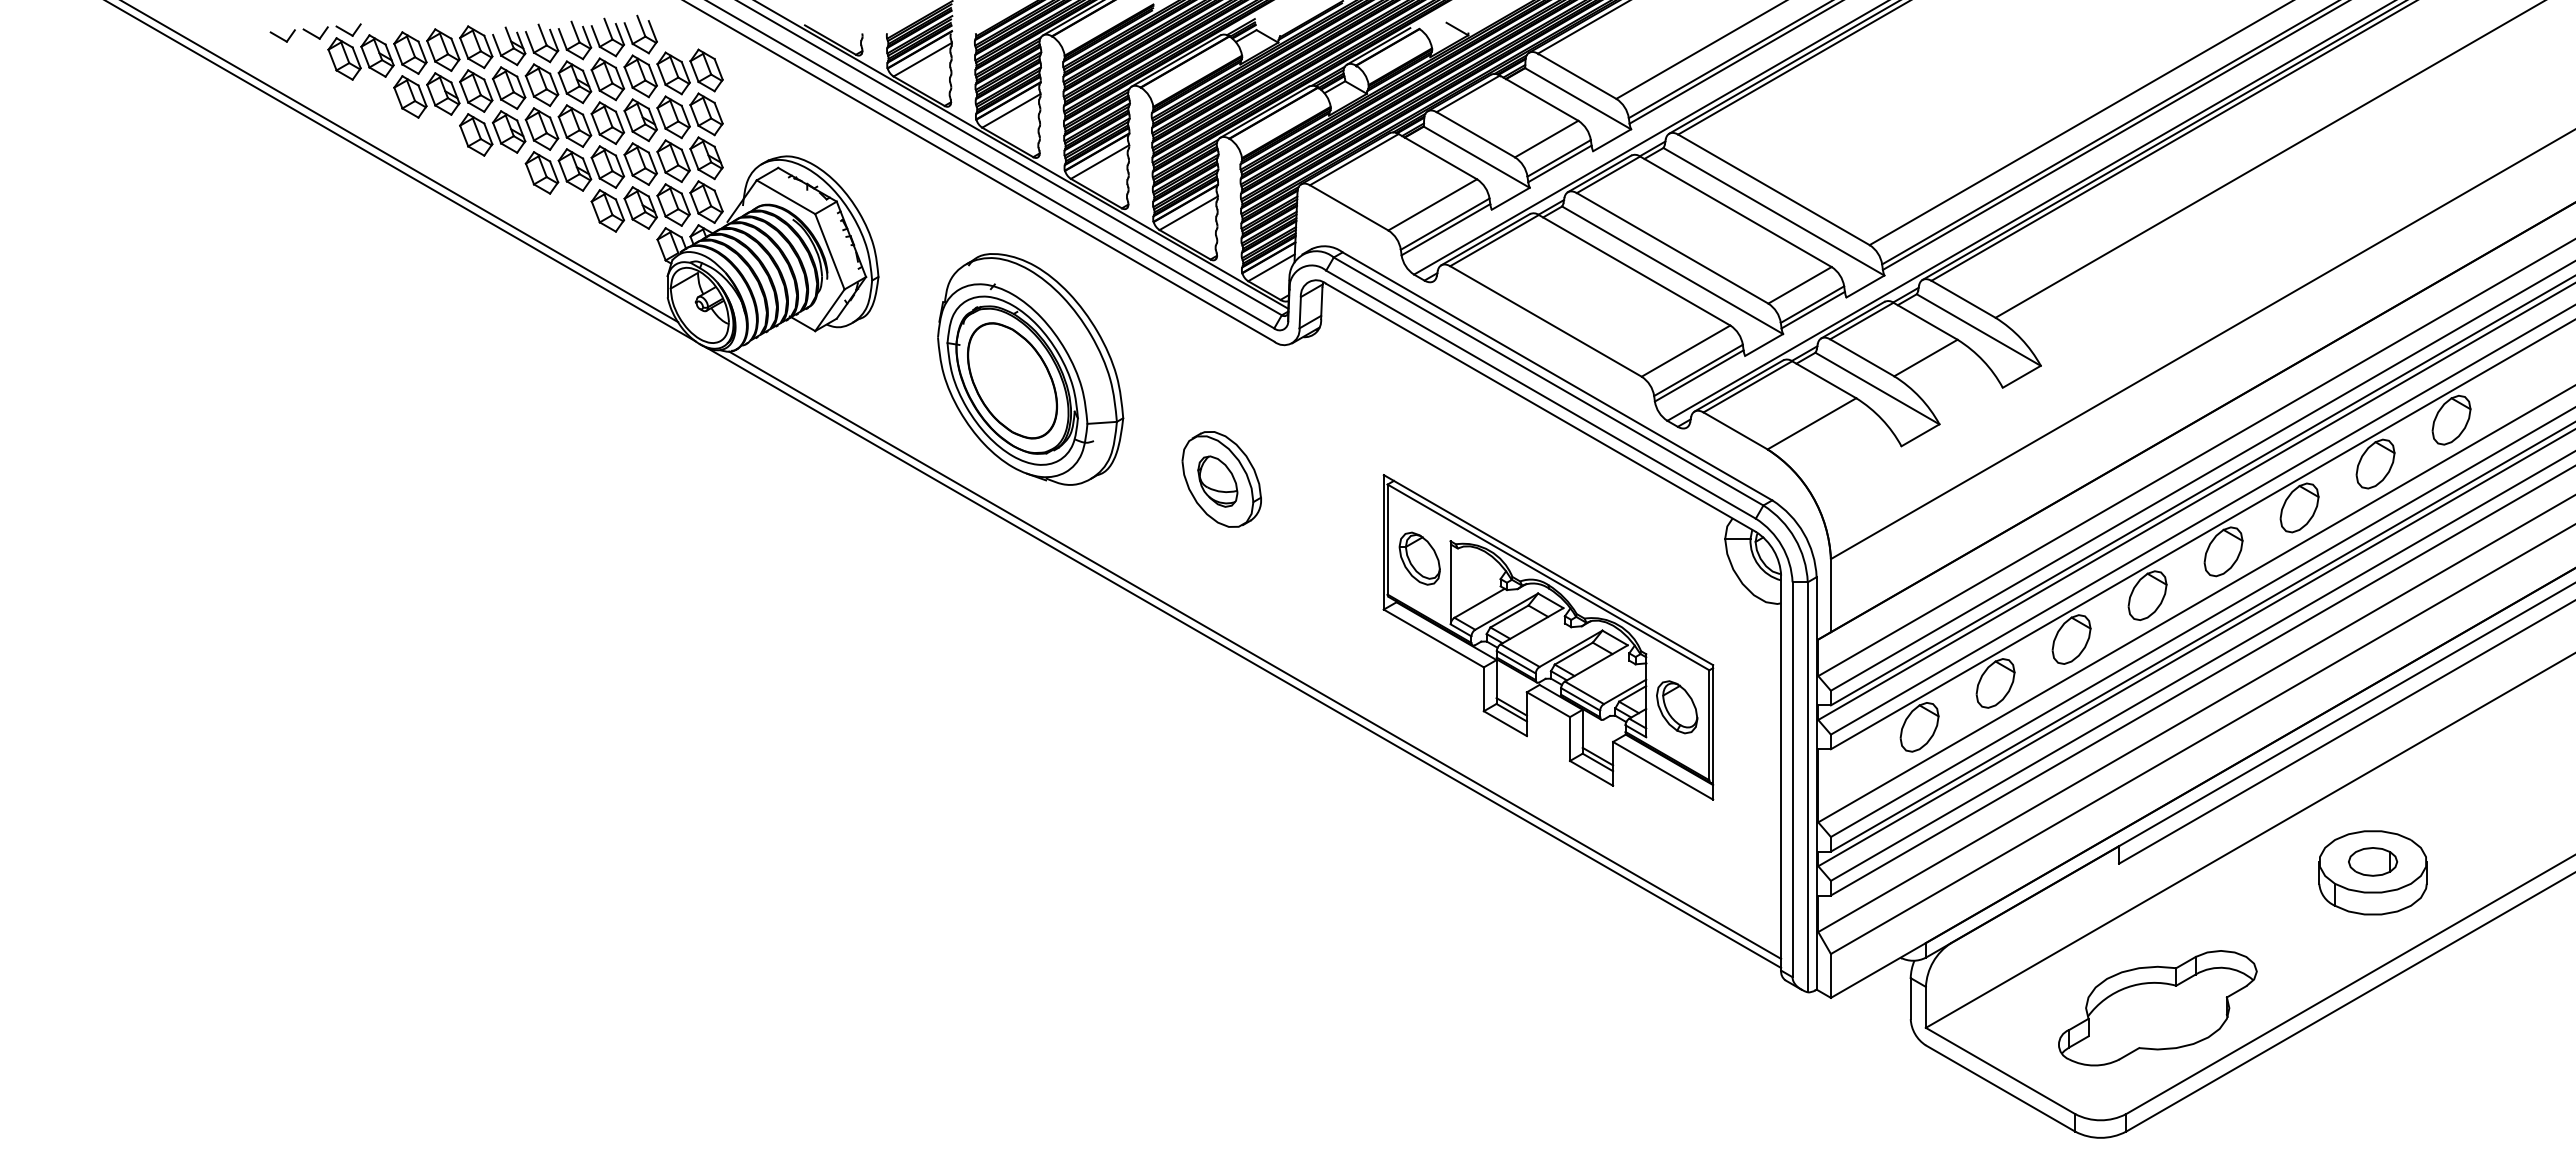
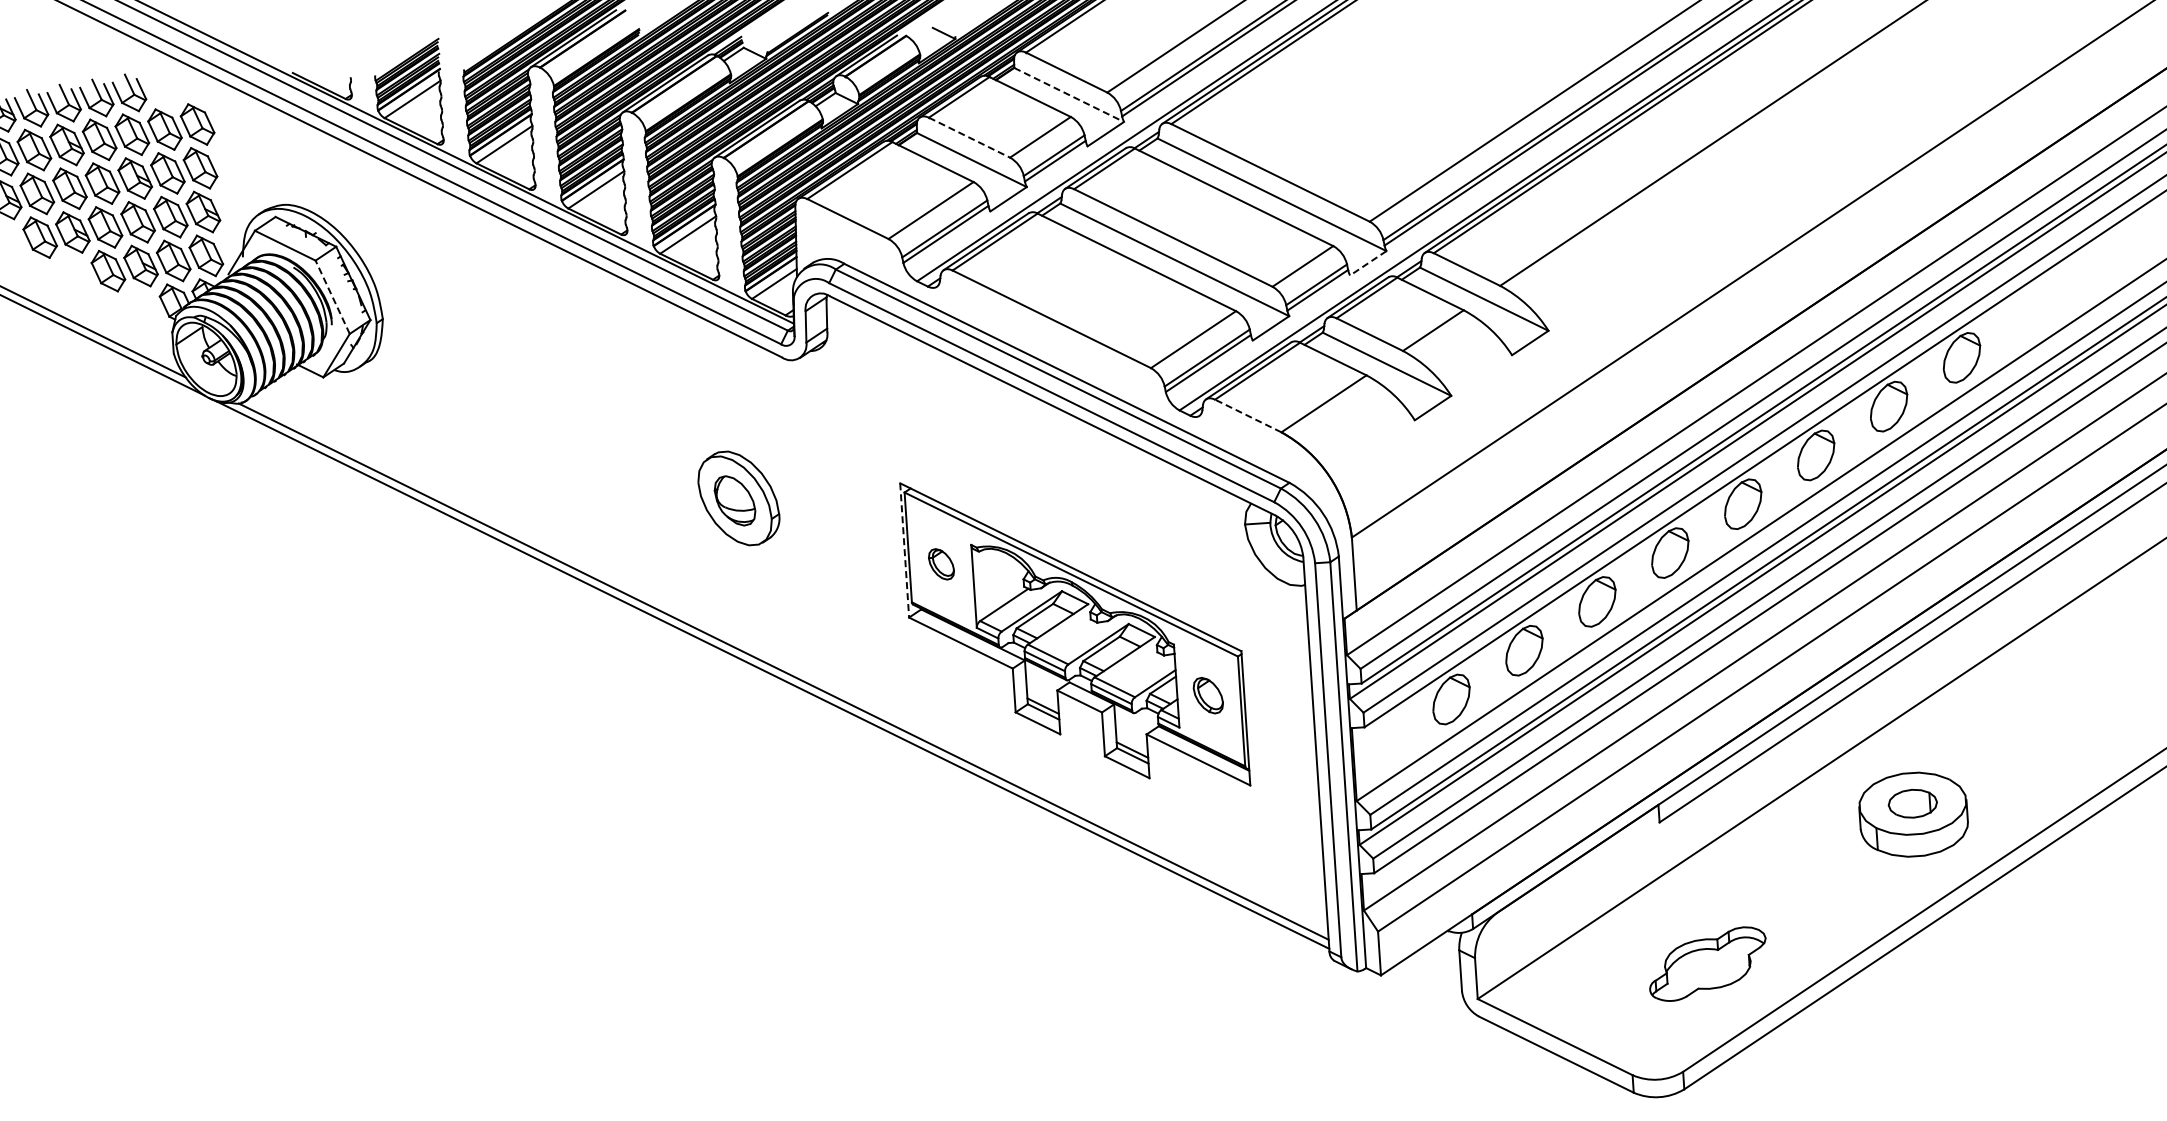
line: (1578, 99) -> (1069, 95), solid -> dashed
line: (1476, 135) -> (970, 138), solid -> dashed
line: (829, 251) -> (332, 296), solid -> dashed
line: (1865, 286) -> (1368, 263), solid -> dashed
part: (1030, 369) -> (540, 401), removed
line: (1735, 430) -> (1248, 415), solid -> dashed
line: (1383, 542) -> (904, 550), solid -> dashed
part: (1419, 558) -> (941, 564), size x0.6
part: (1677, 707) -> (1208, 695), size x0.7
part: (2157, 1008) -> (1707, 964), size x0.6

